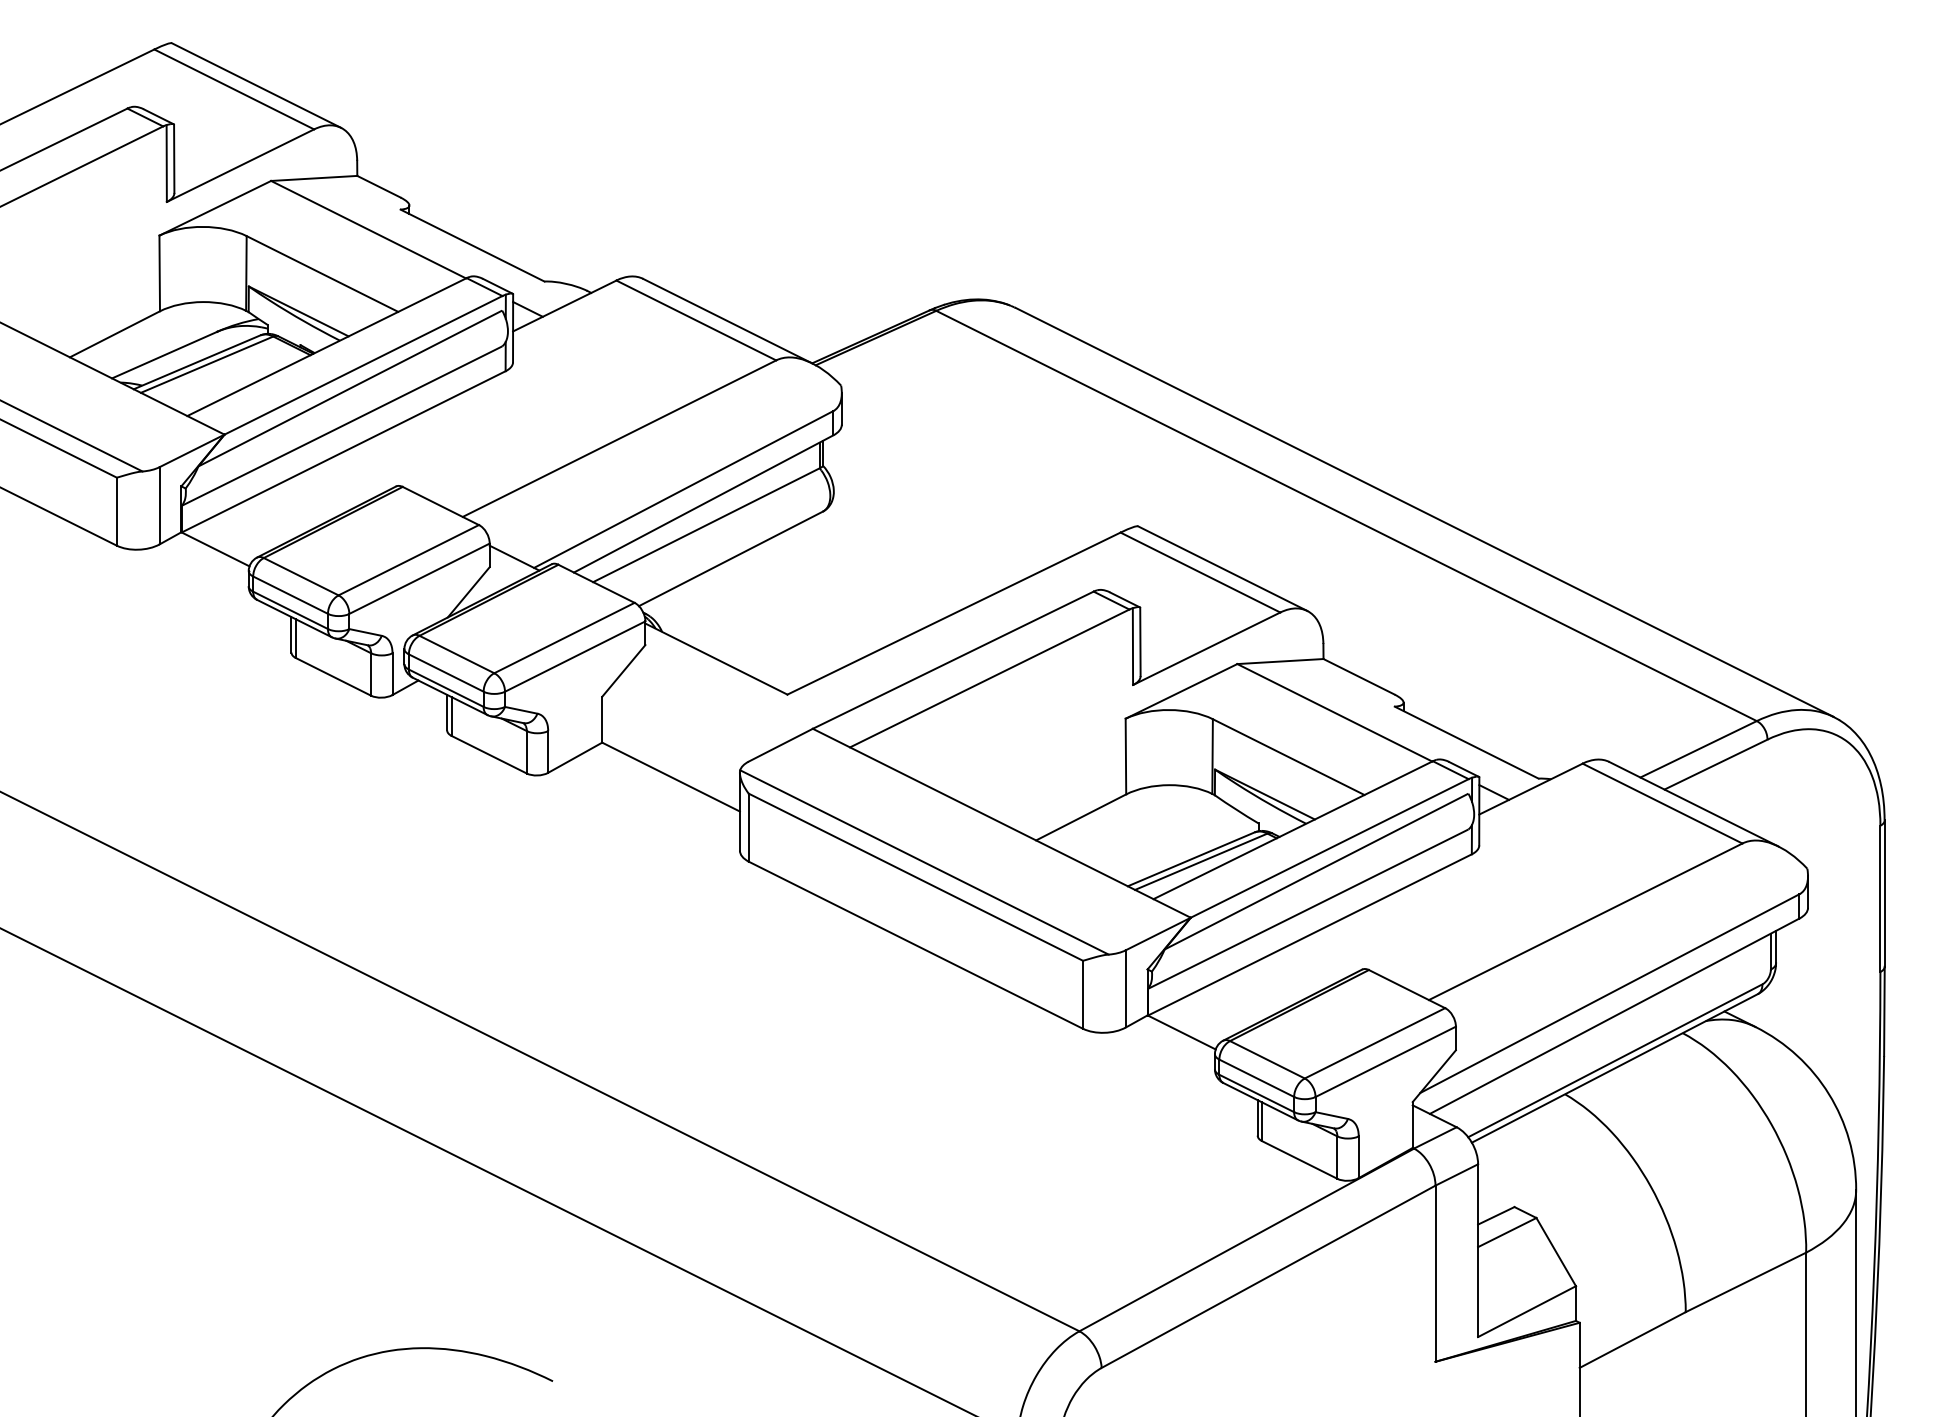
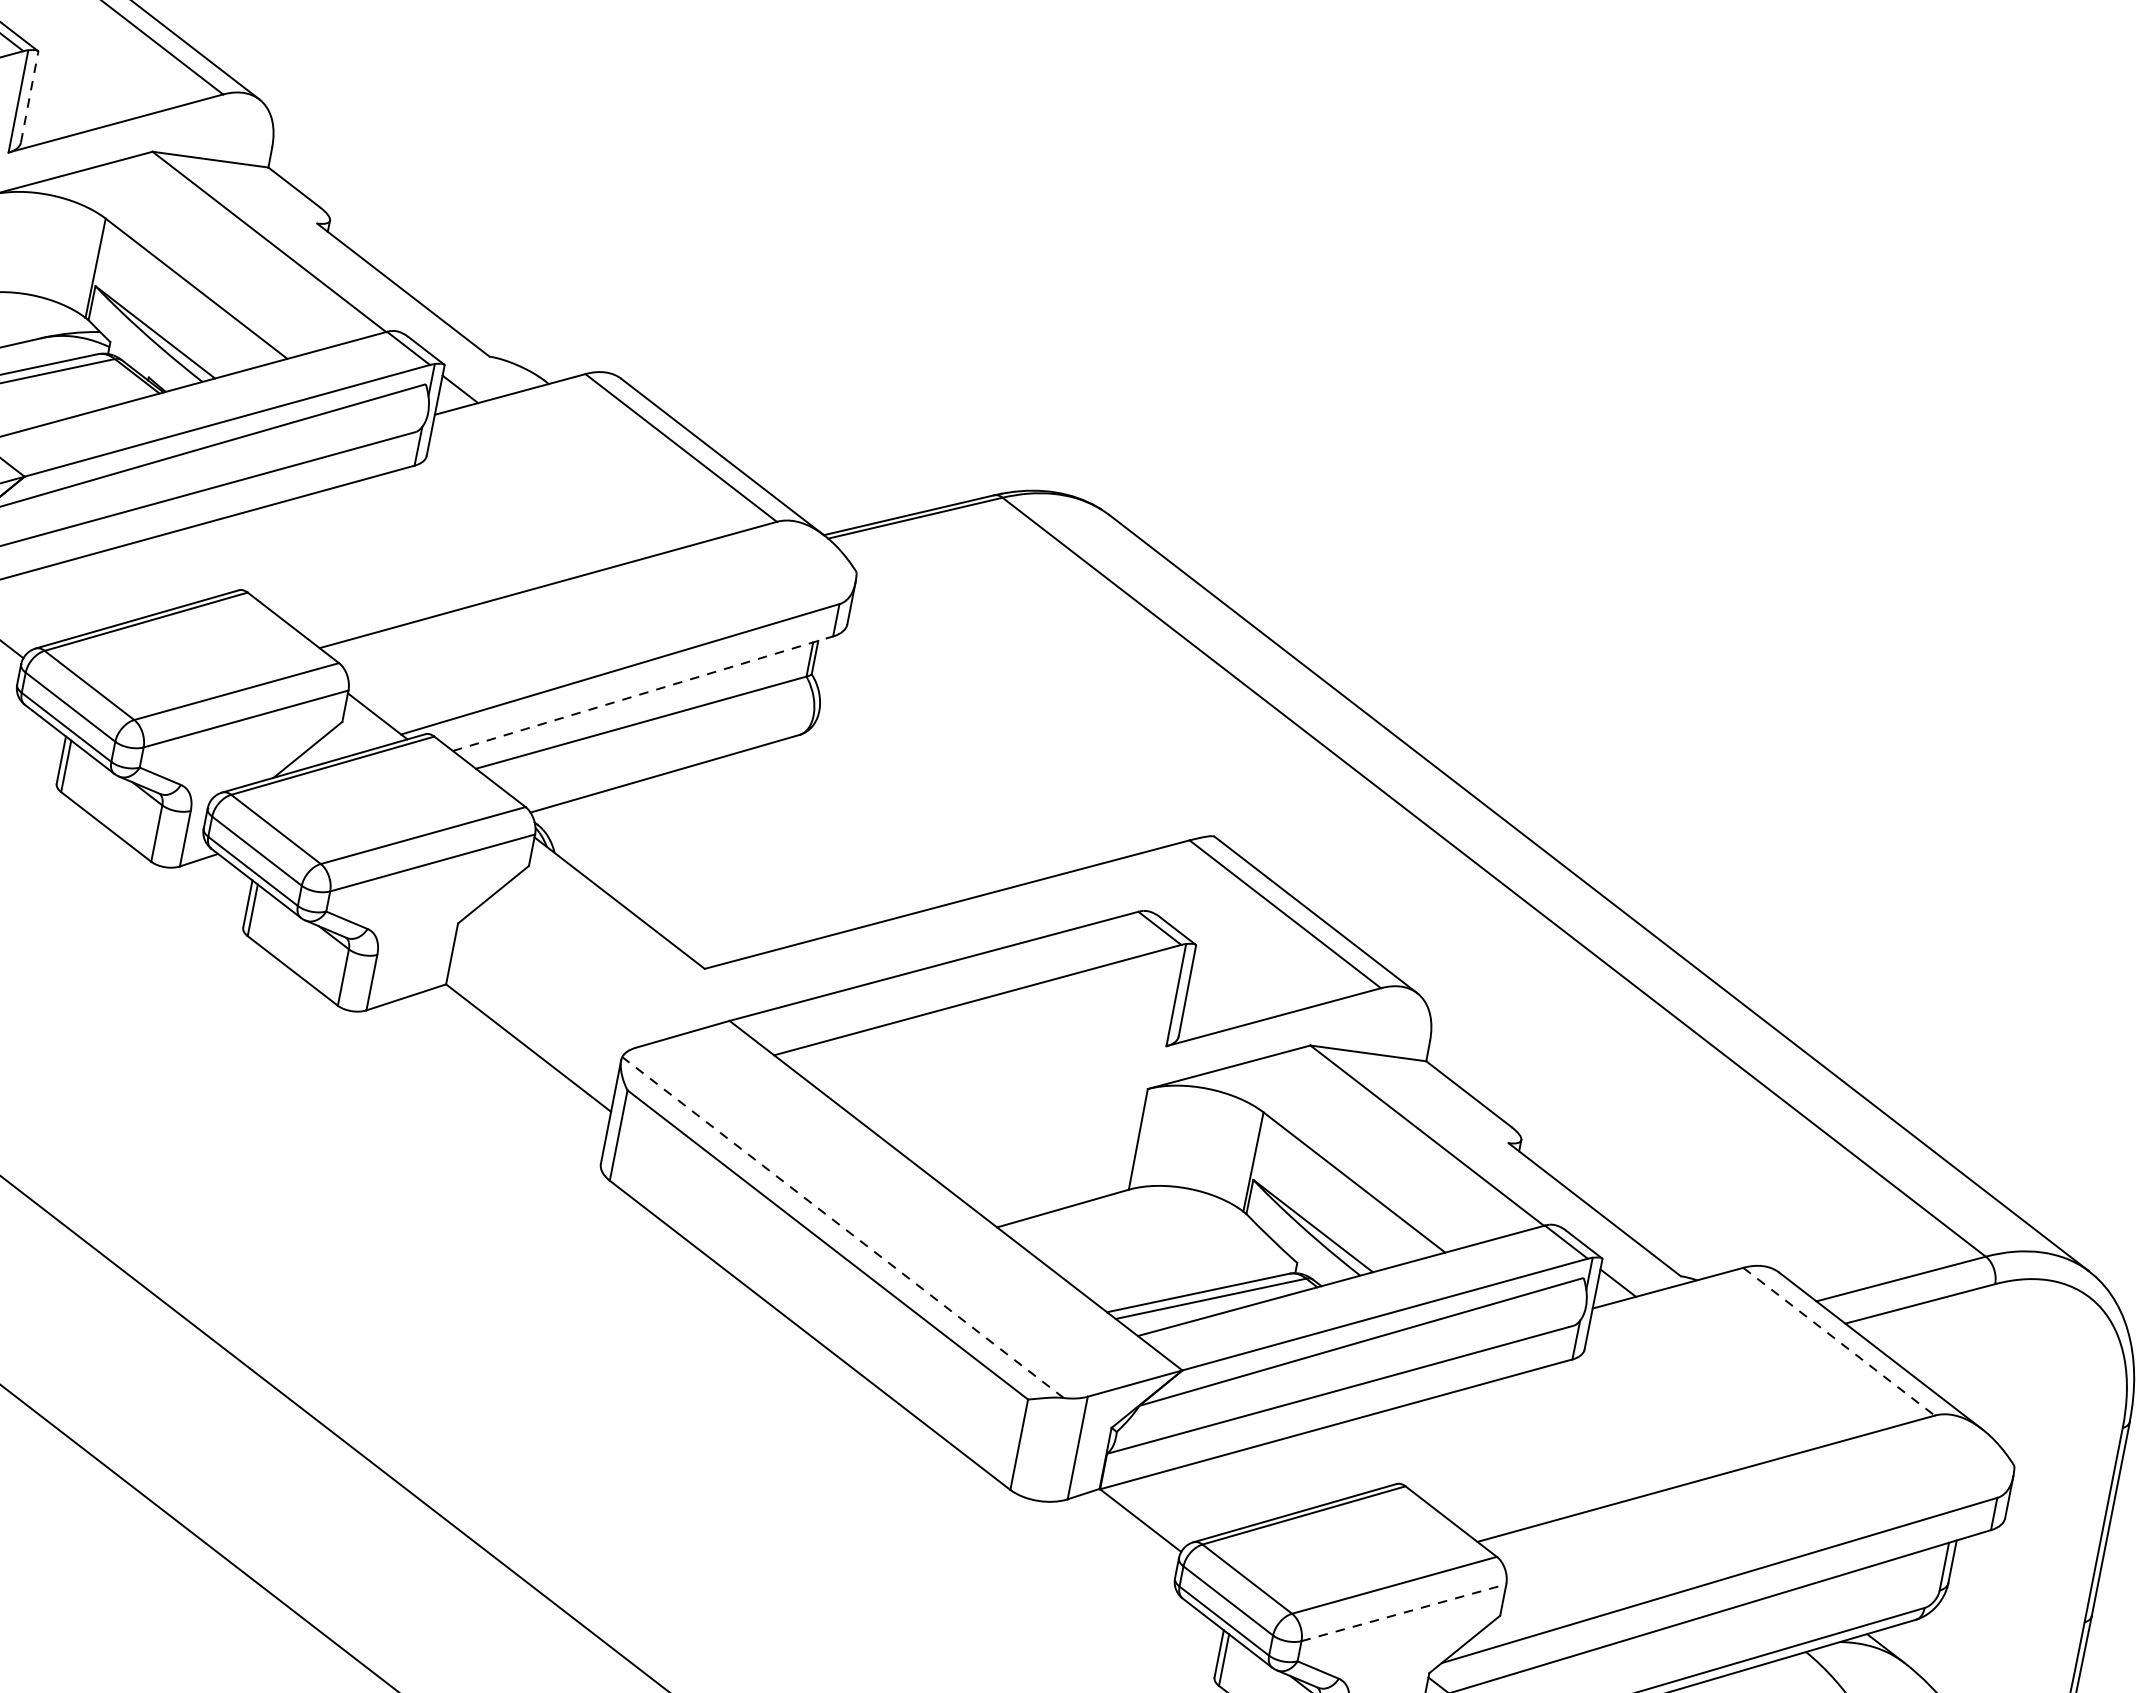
line: (174, 158) -> (30, 96), solid -> dashed
line: (703, 503) -> (643, 693), solid -> dashed
line: (1662, 803) -> (1839, 1341), solid -> dashed
line: (924, 862) -> (843, 1227), solid -> dashed
line: (1386, 1061) -> (1405, 1612), solid -> dashed

